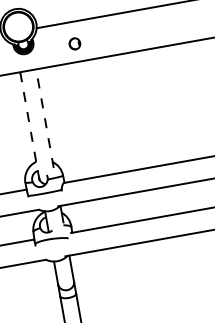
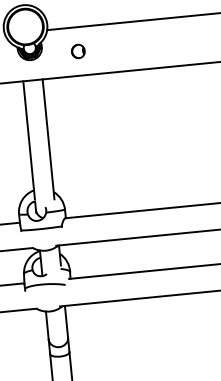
part: (74, 43) -> (77, 50), moved
line: (44, 118) -> (48, 139), dashed -> solid
line: (29, 121) -> (29, 141), dashed -> solid

